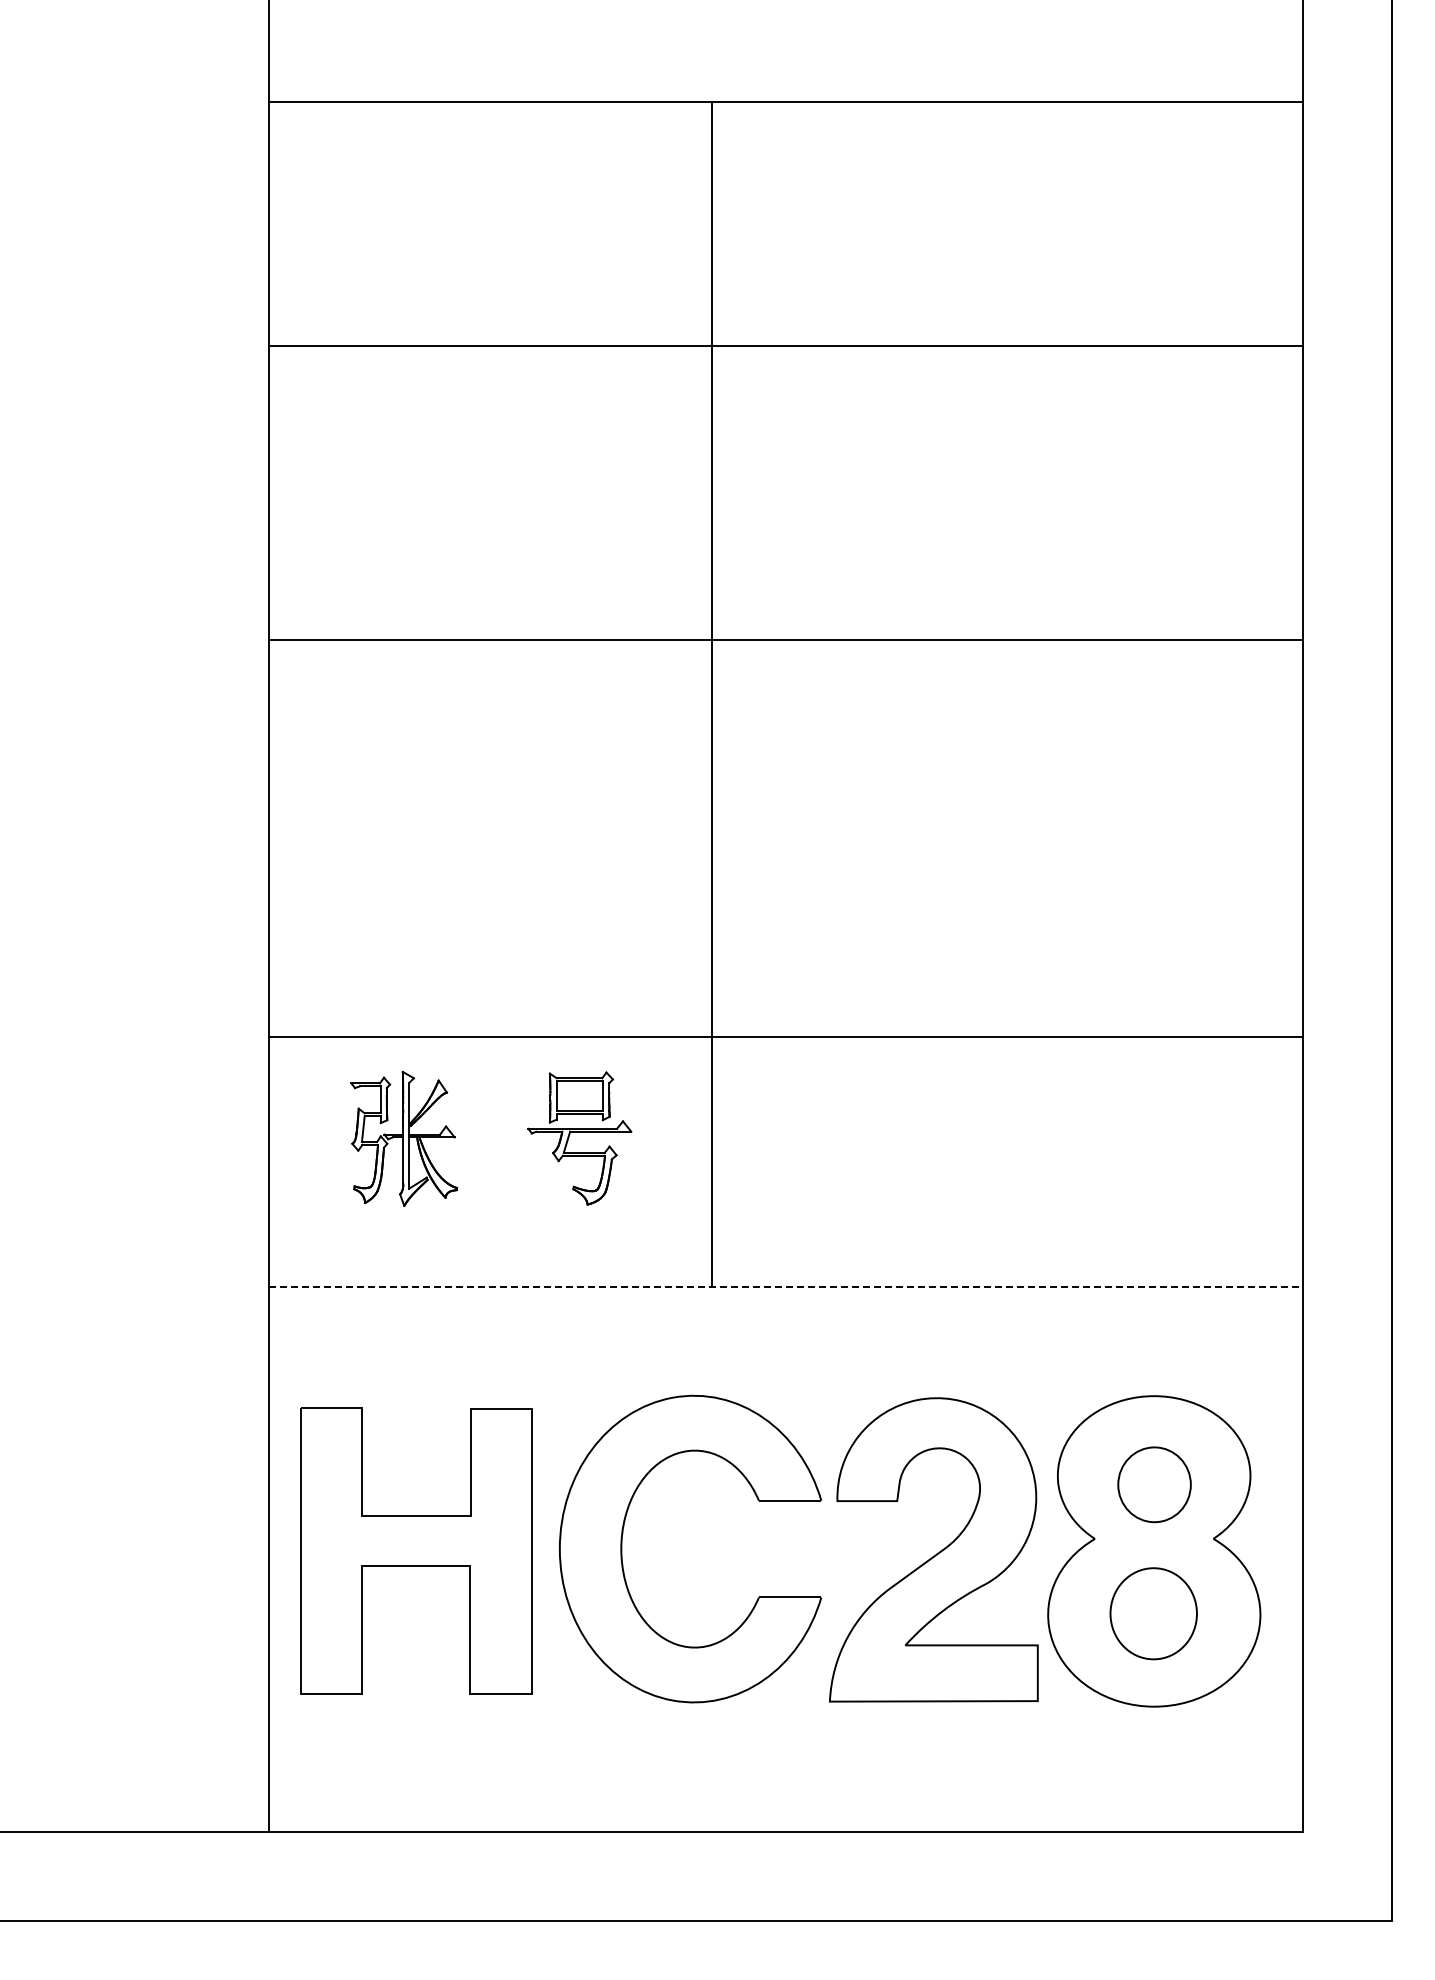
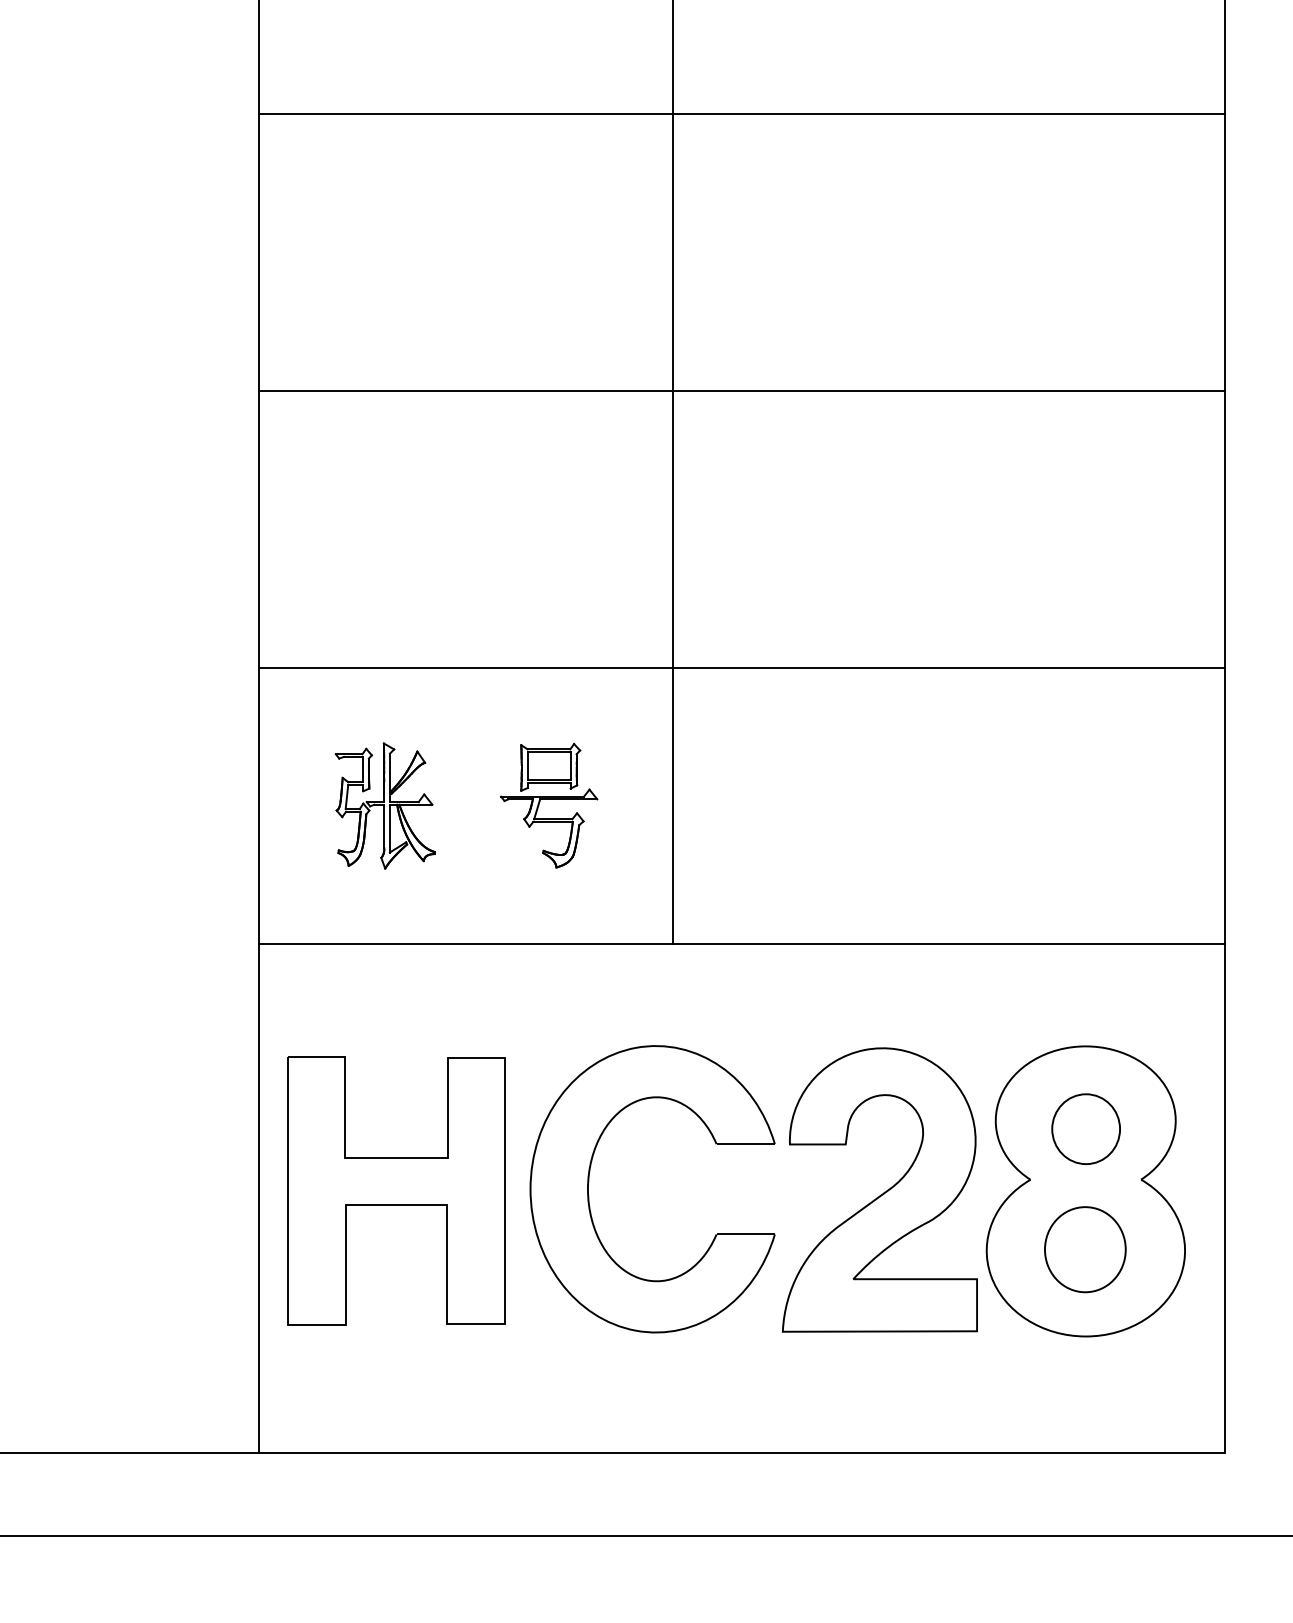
line: (785, 346) -> (741, 114), moved
line: (785, 640) -> (741, 390), moved
line: (785, 1036) -> (741, 667), moved
line: (786, 1287) -> (742, 944), dashed -> solid

